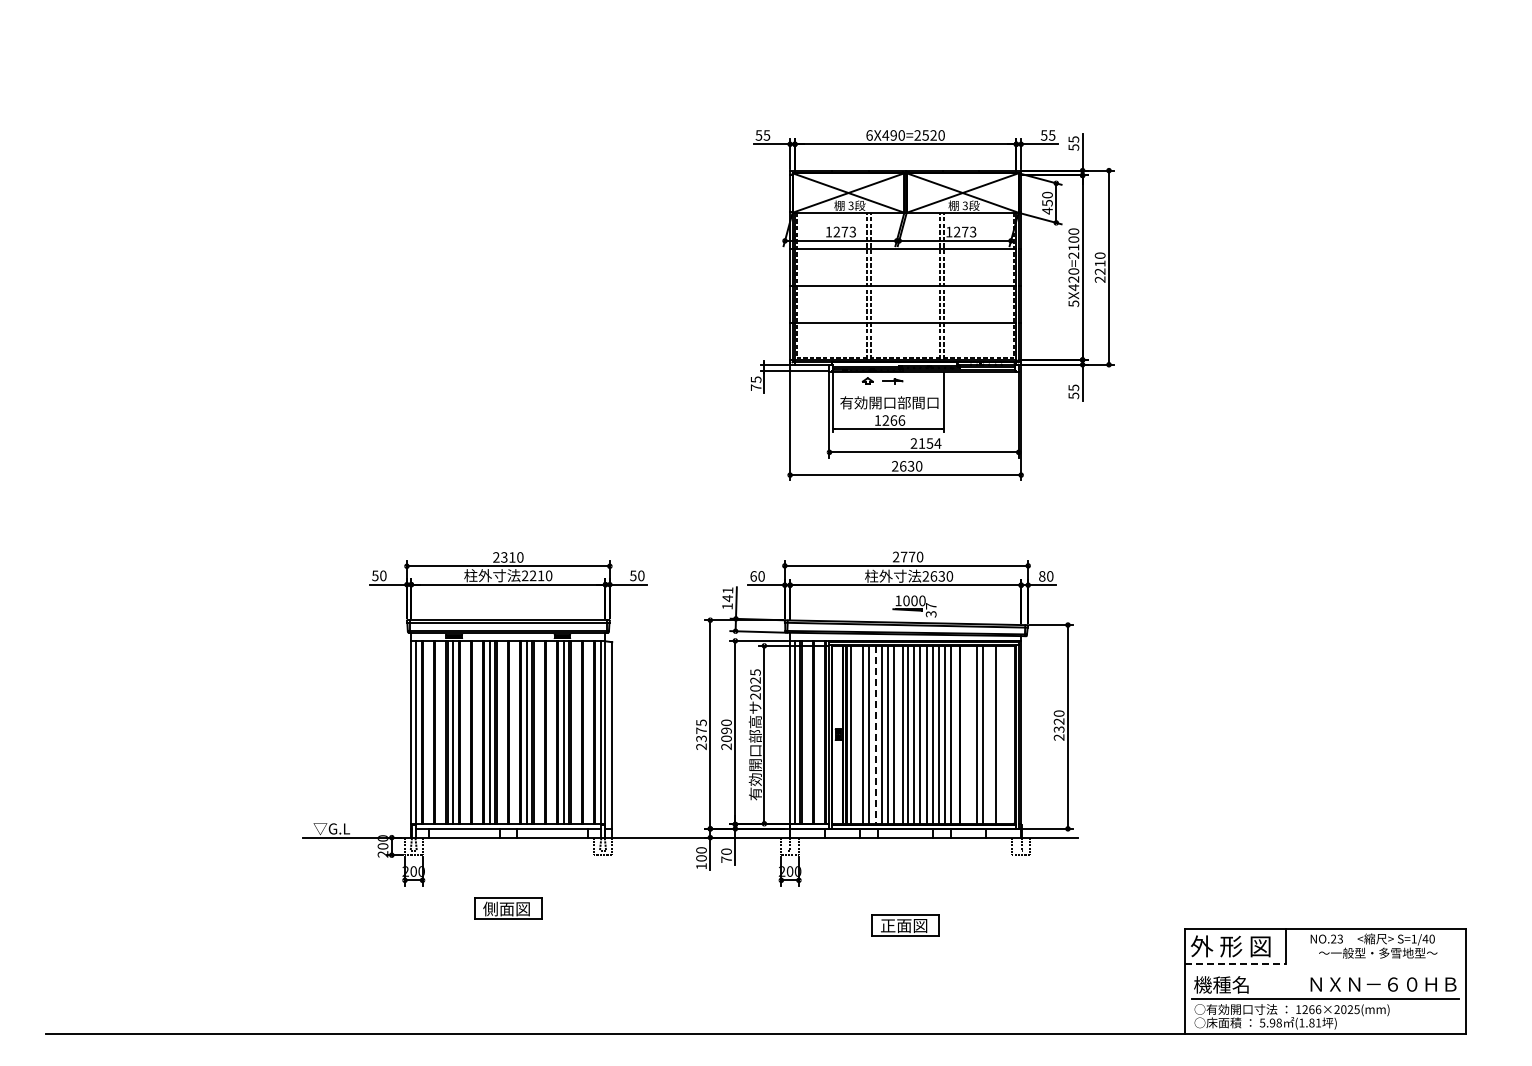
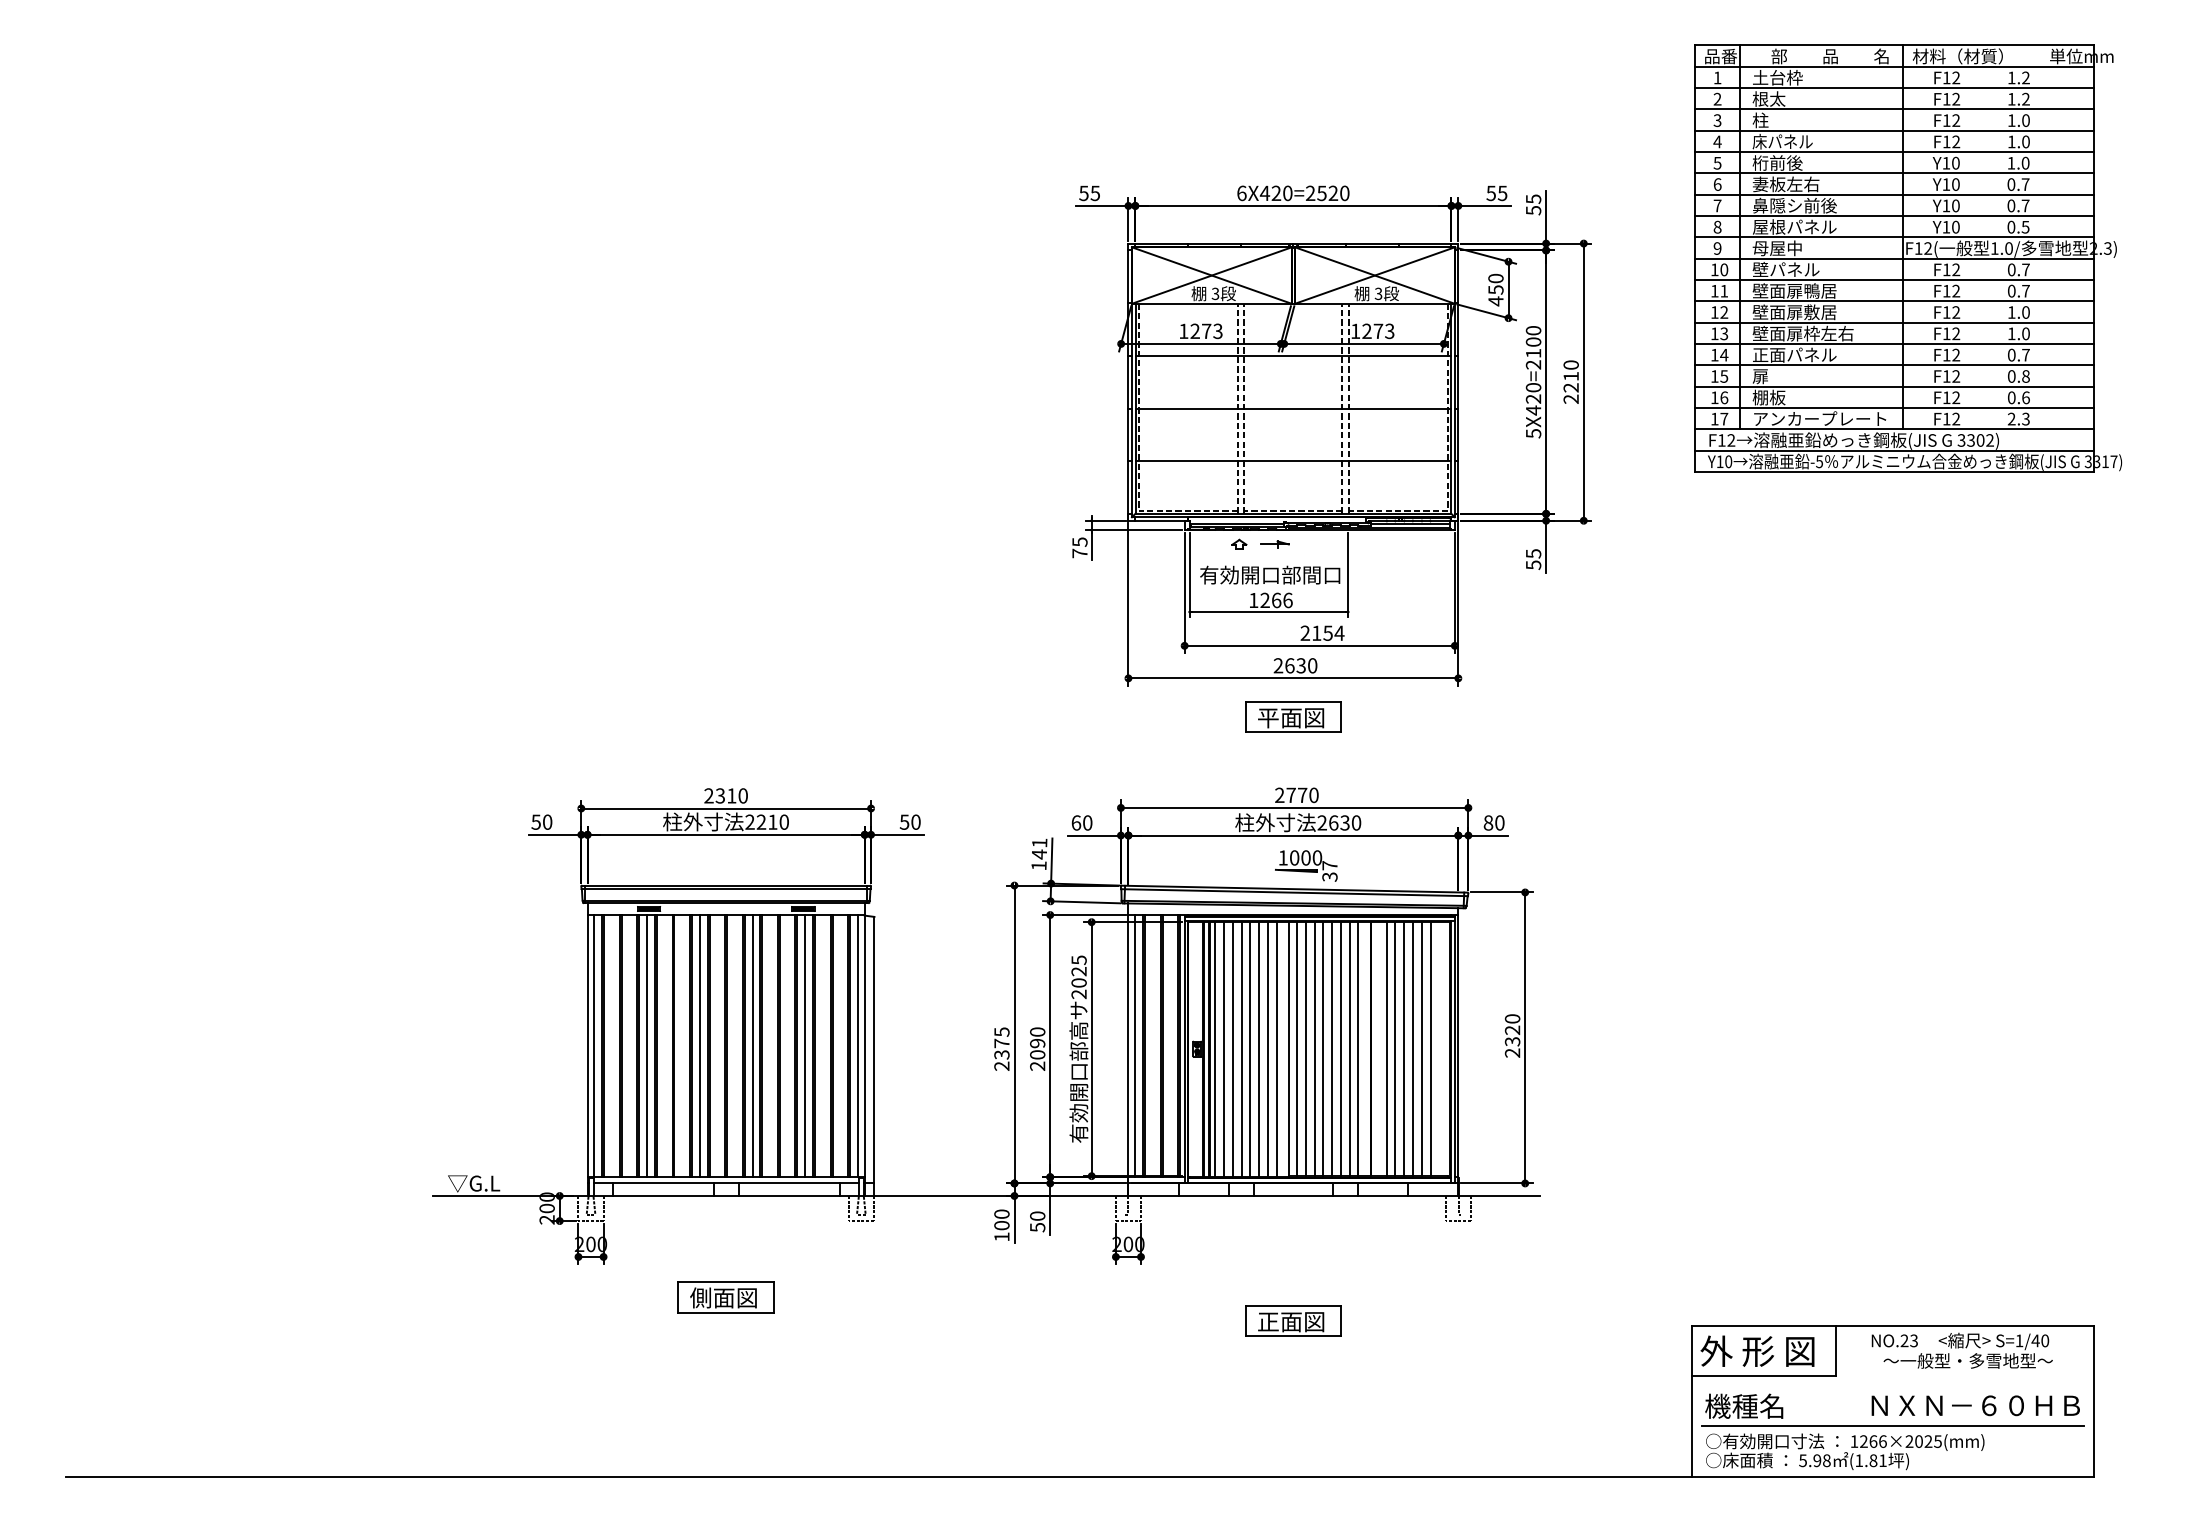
text: (893, 135) -> (1276, 193), 6X490=2520 -> 6X420=2520
part: (1335, 181) -> (1907, 259), added
part: (905, 502) -> (1293, 717), added
line: (857, 734) -> (1224, 1048), added
line: (970, 734) -> (1386, 1048), added
line: (989, 734) -> (1413, 1048), added
line: (1001, 734) -> (1430, 1048), added
line: (875, 735) -> (1250, 1050), dashed -> solid
text: (726, 859) -> (1037, 1227), 70 -> 50
line: (1235, 963) -> (1764, 1375), dashed -> solid

